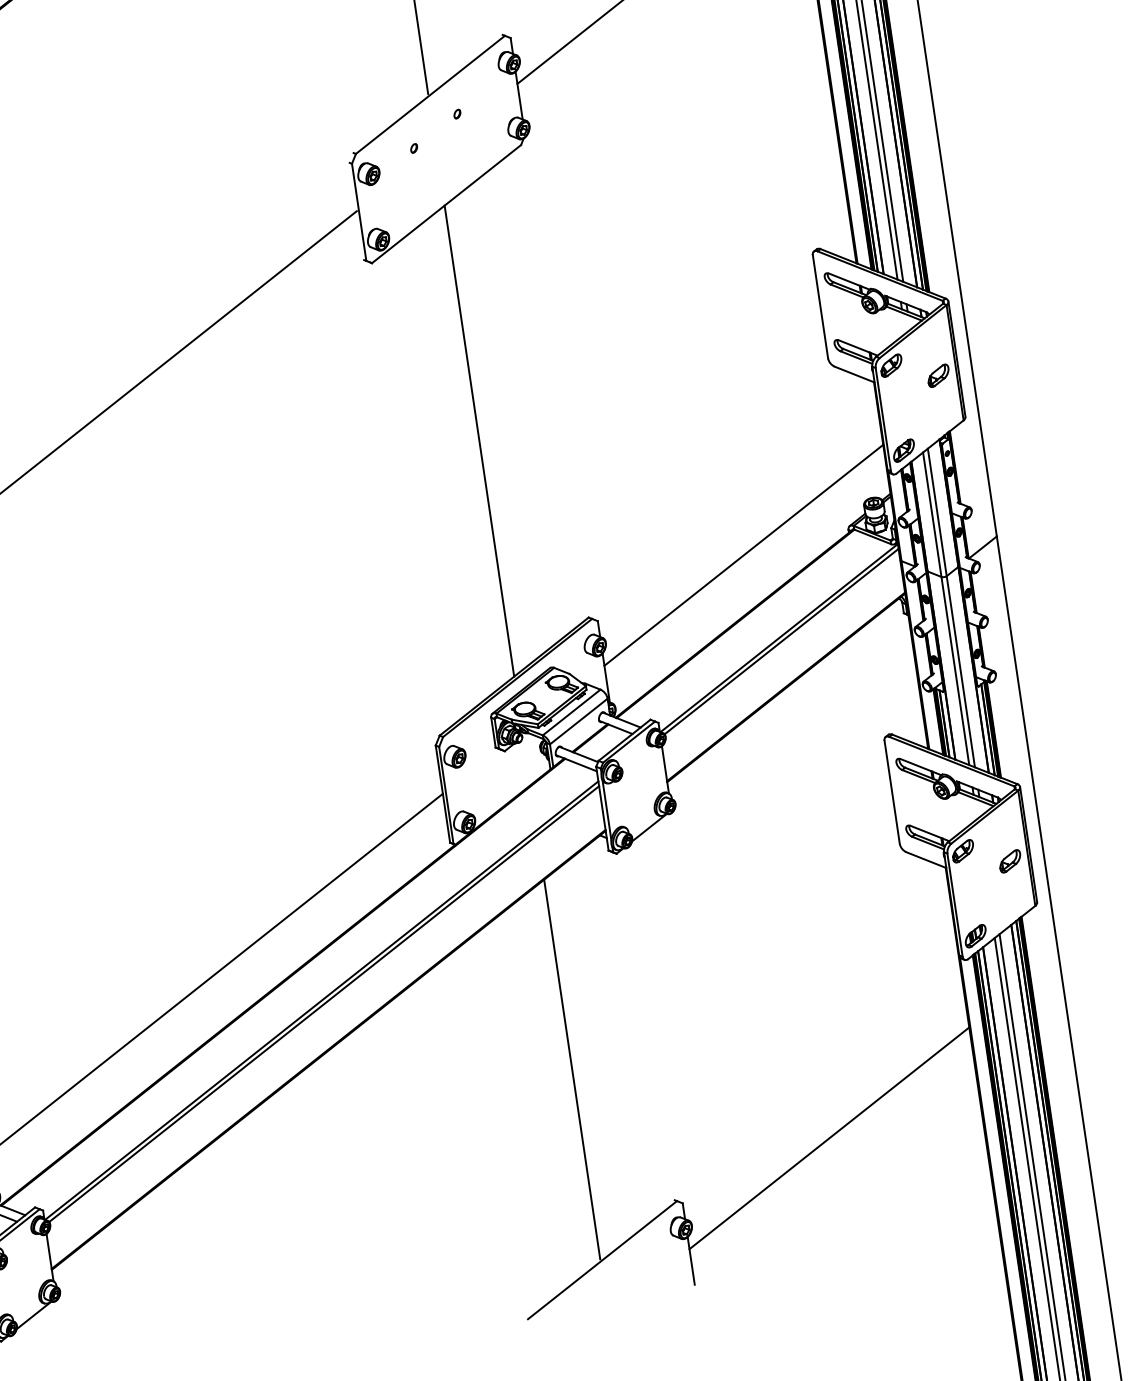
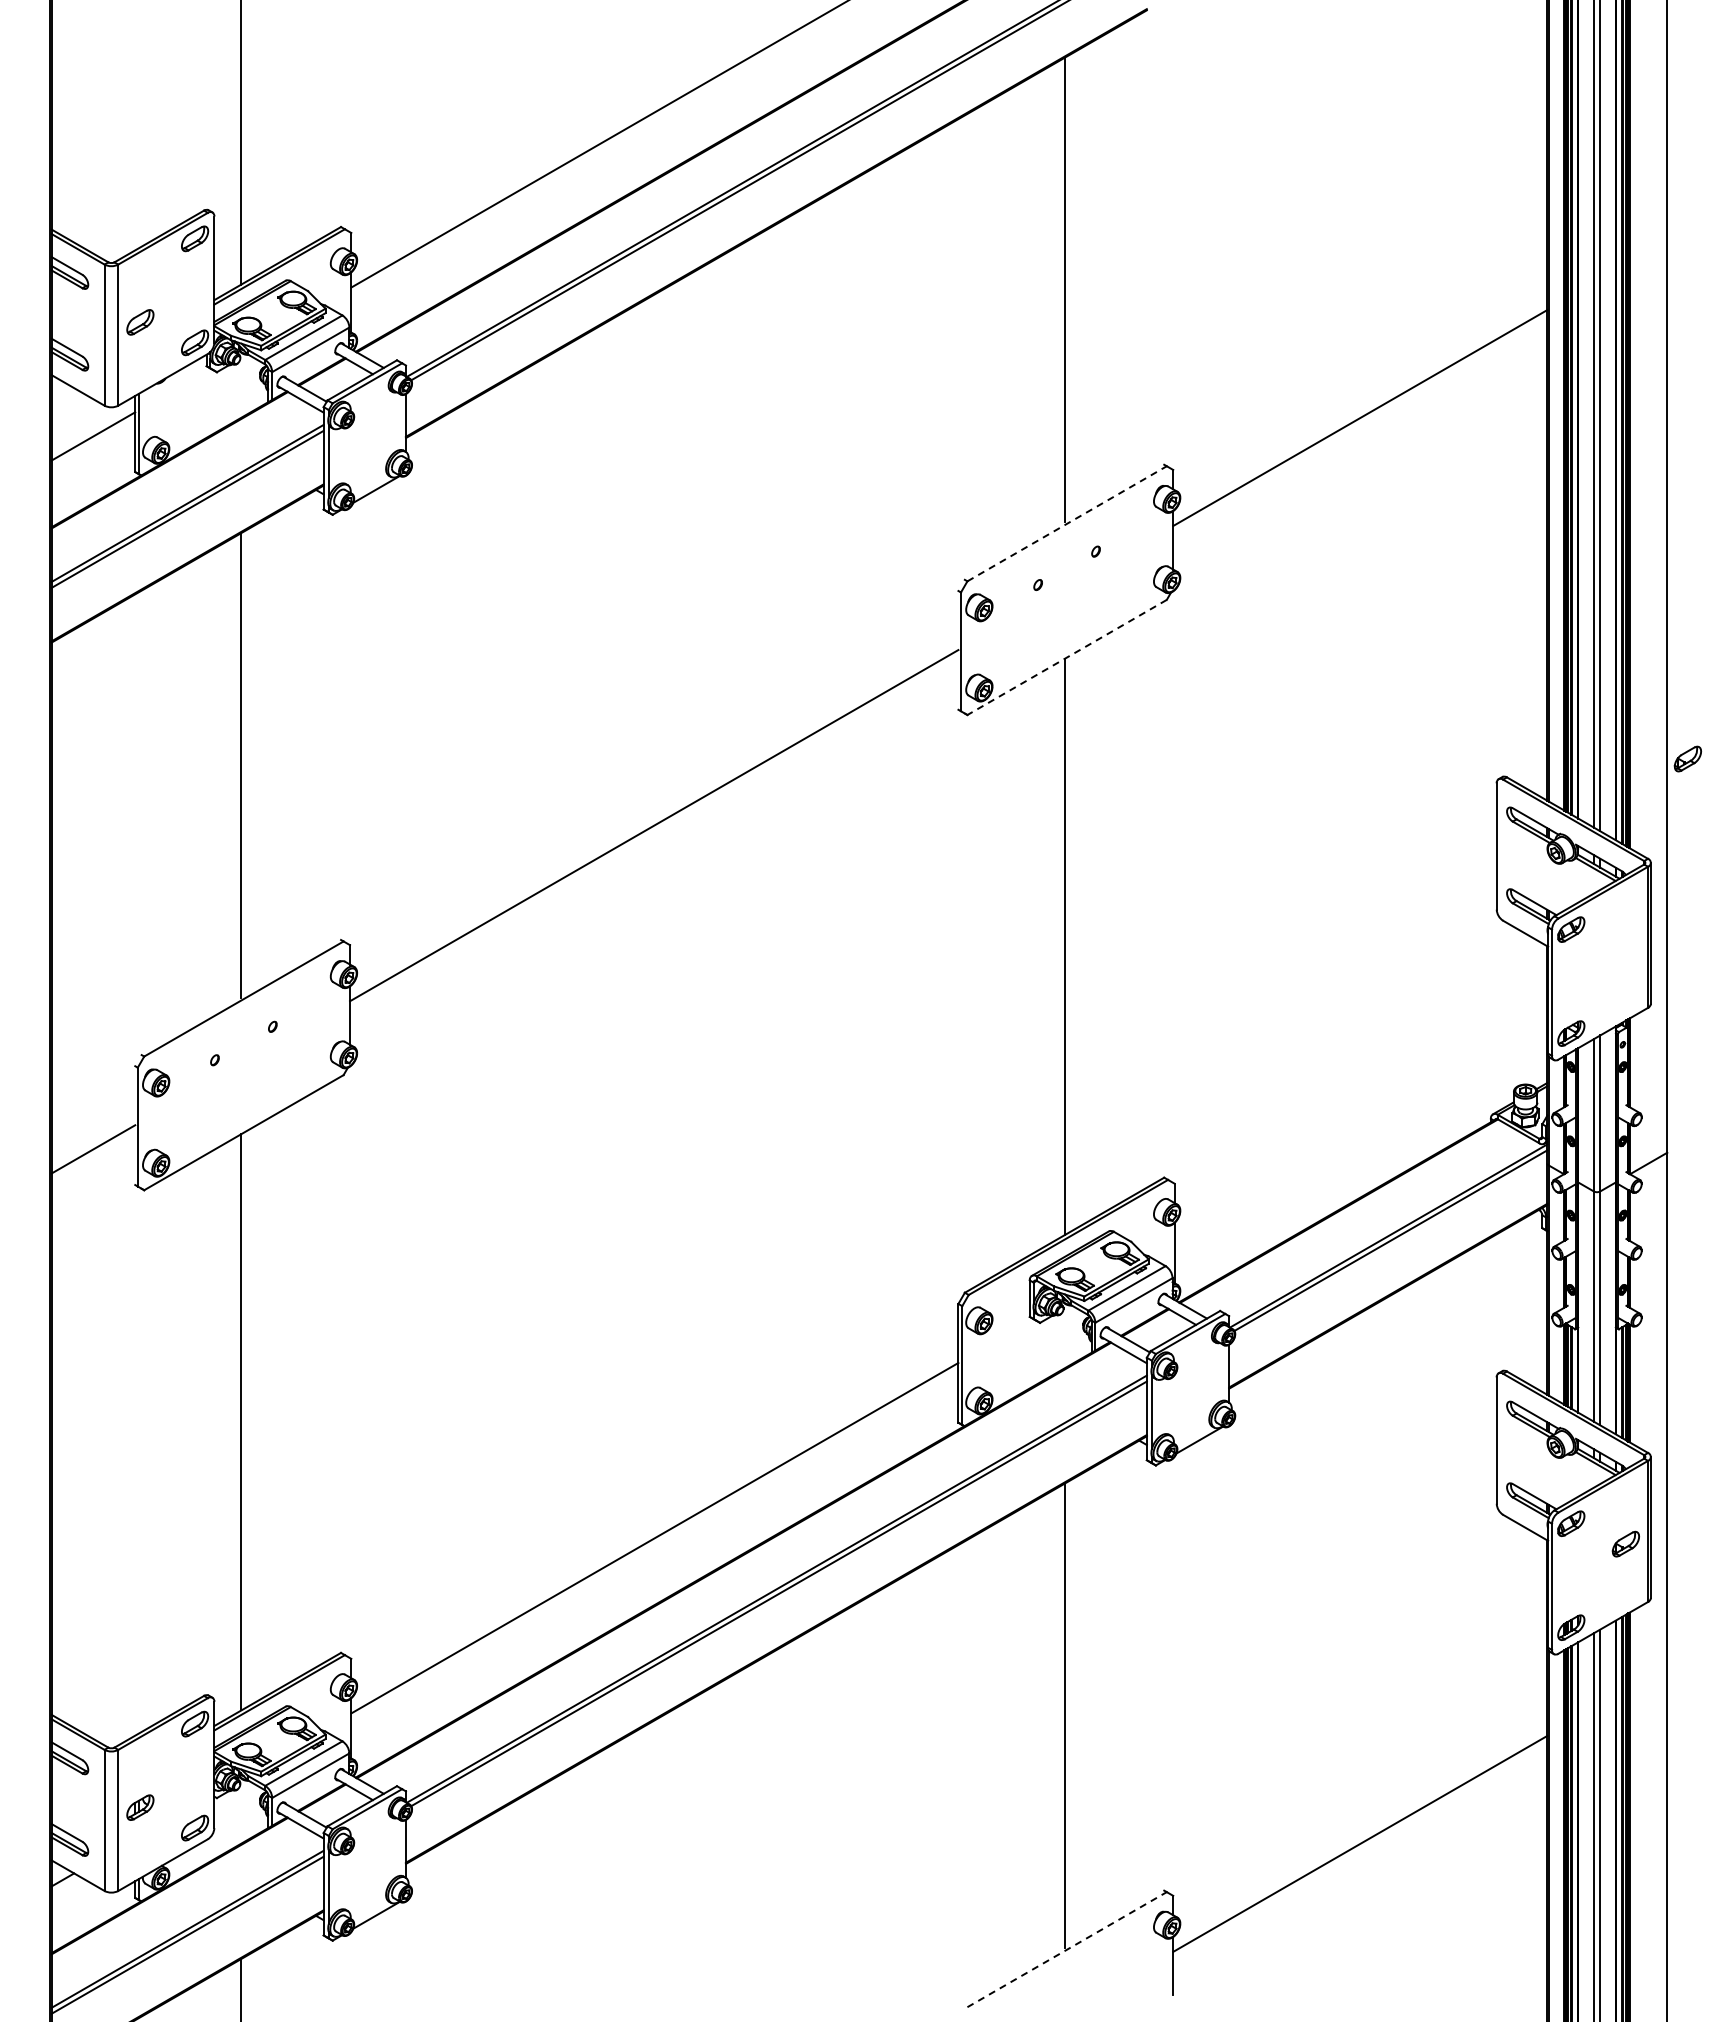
line: (430, 94) -> (1067, 523), solid -> dashed
line: (446, 204) -> (1066, 657), solid -> dashed
part: (938, 375) -> (1687, 758), moved
line: (743, 555) -> (1360, 1130), removed
line: (602, 1259) -> (1067, 1949), solid -> dashed

